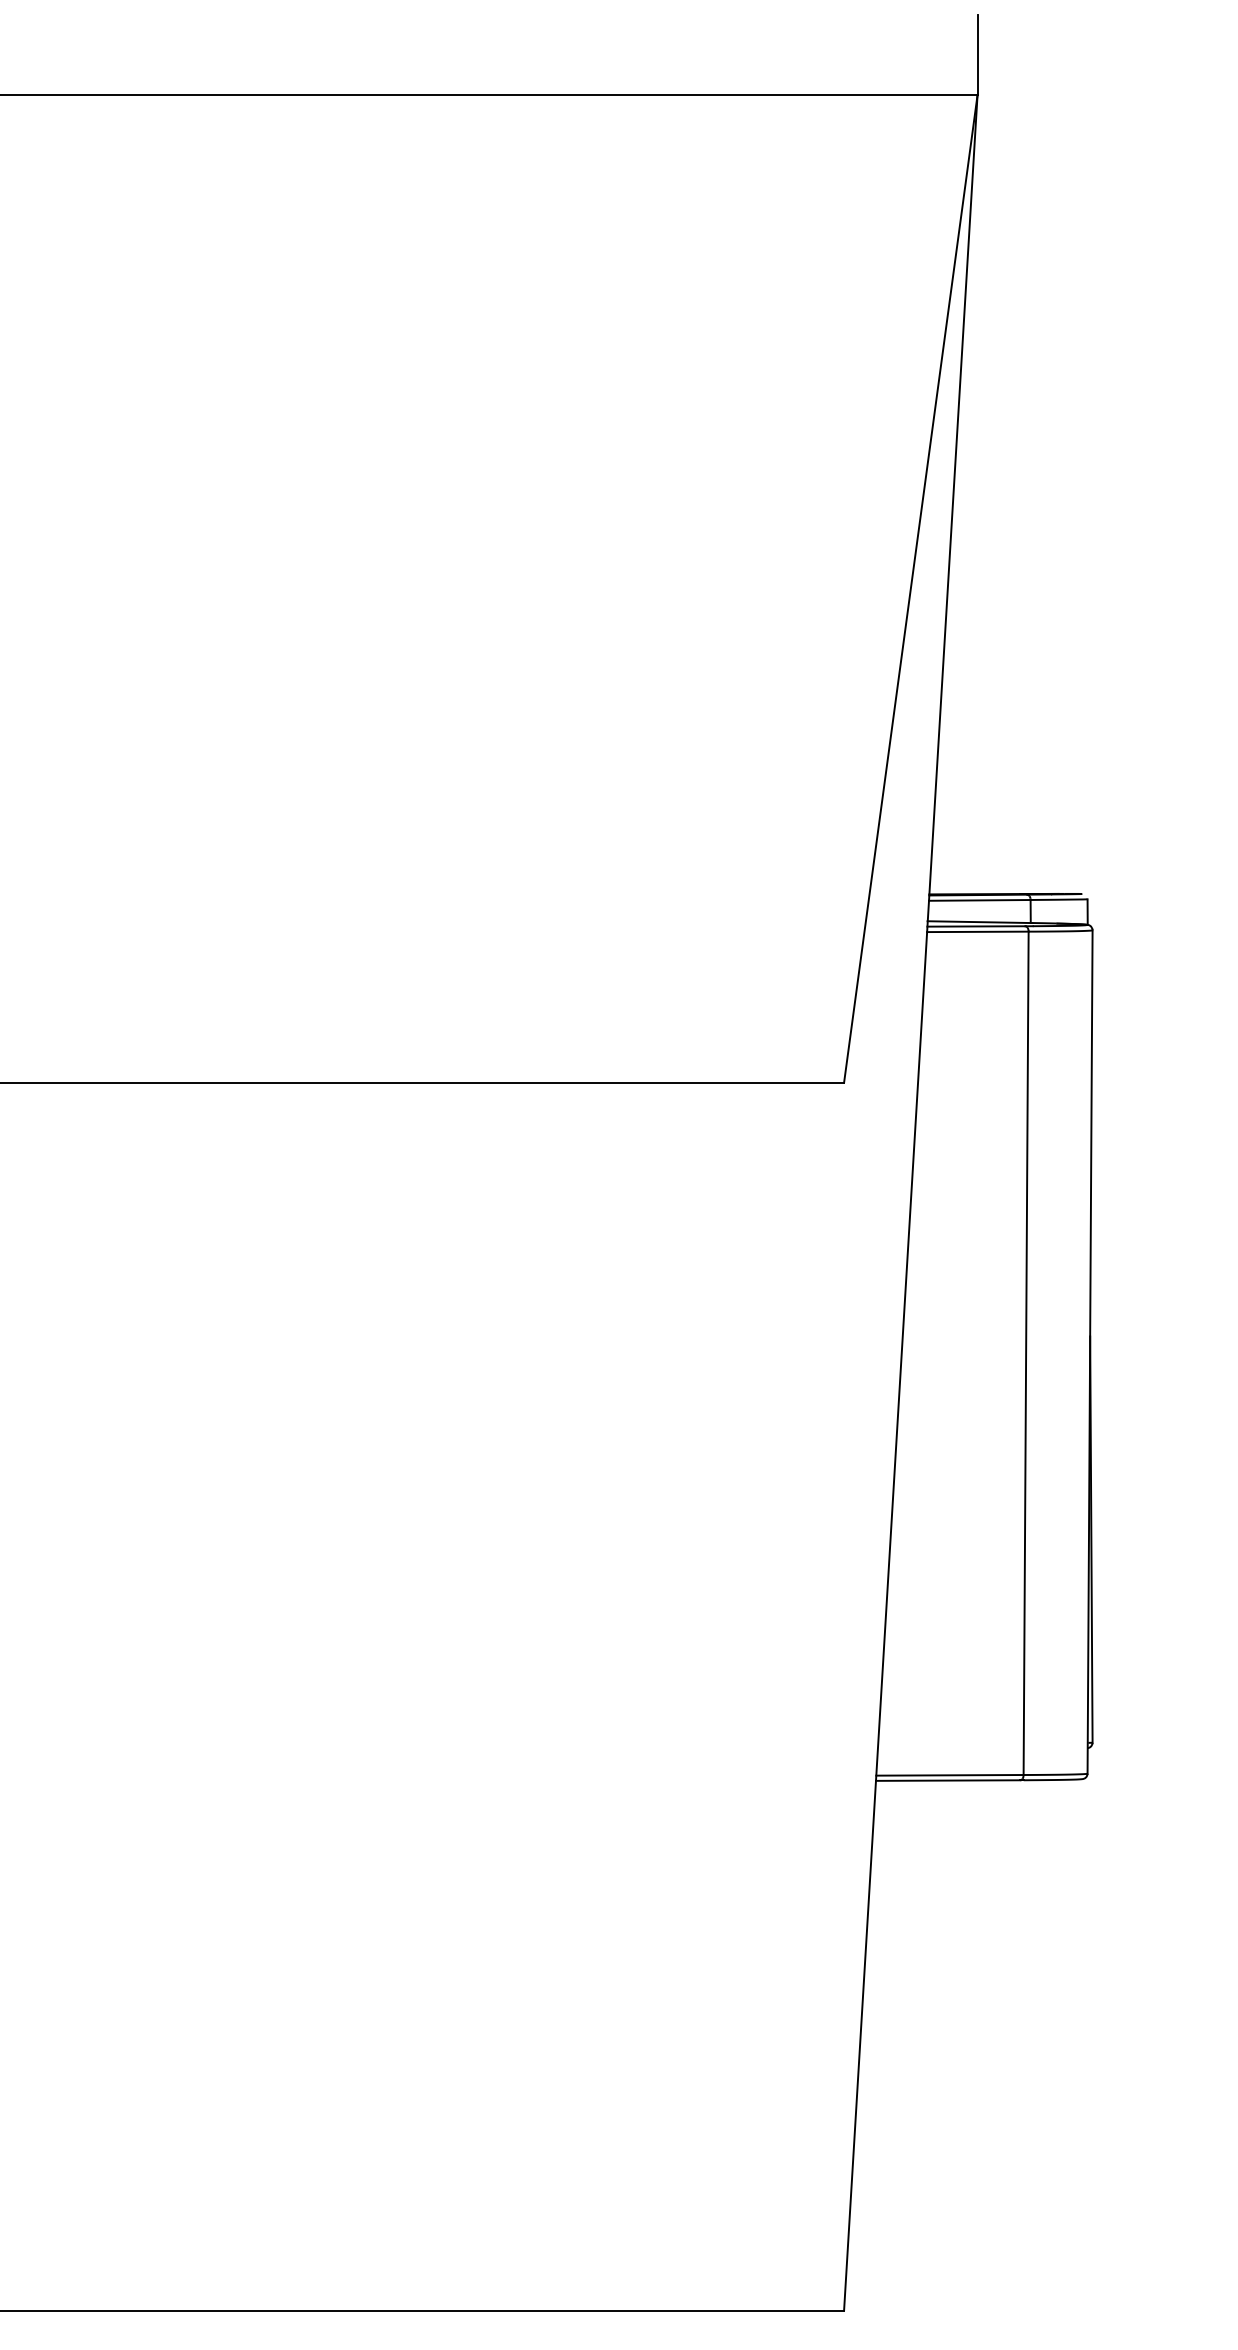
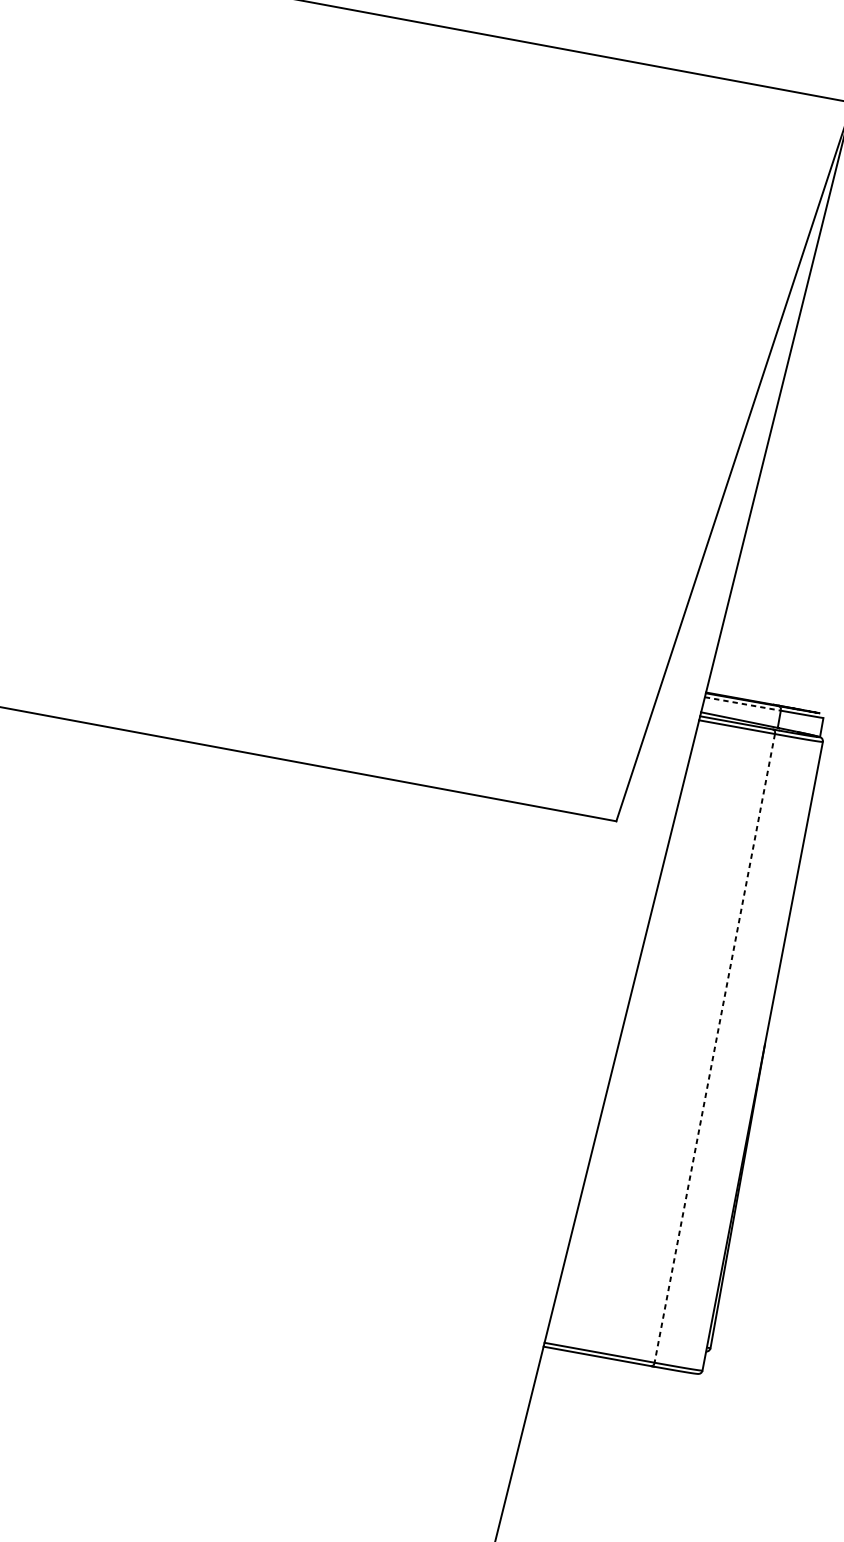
line: (979, 900) -> (742, 703), solid -> dashed
line: (1026, 1353) -> (715, 1048), solid -> dashed

